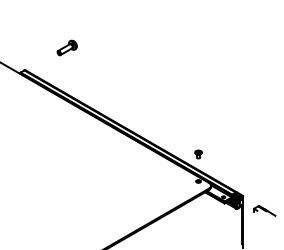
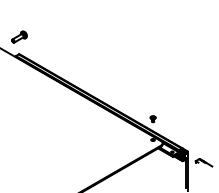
part: (66, 47) -> (18, 36), moved

